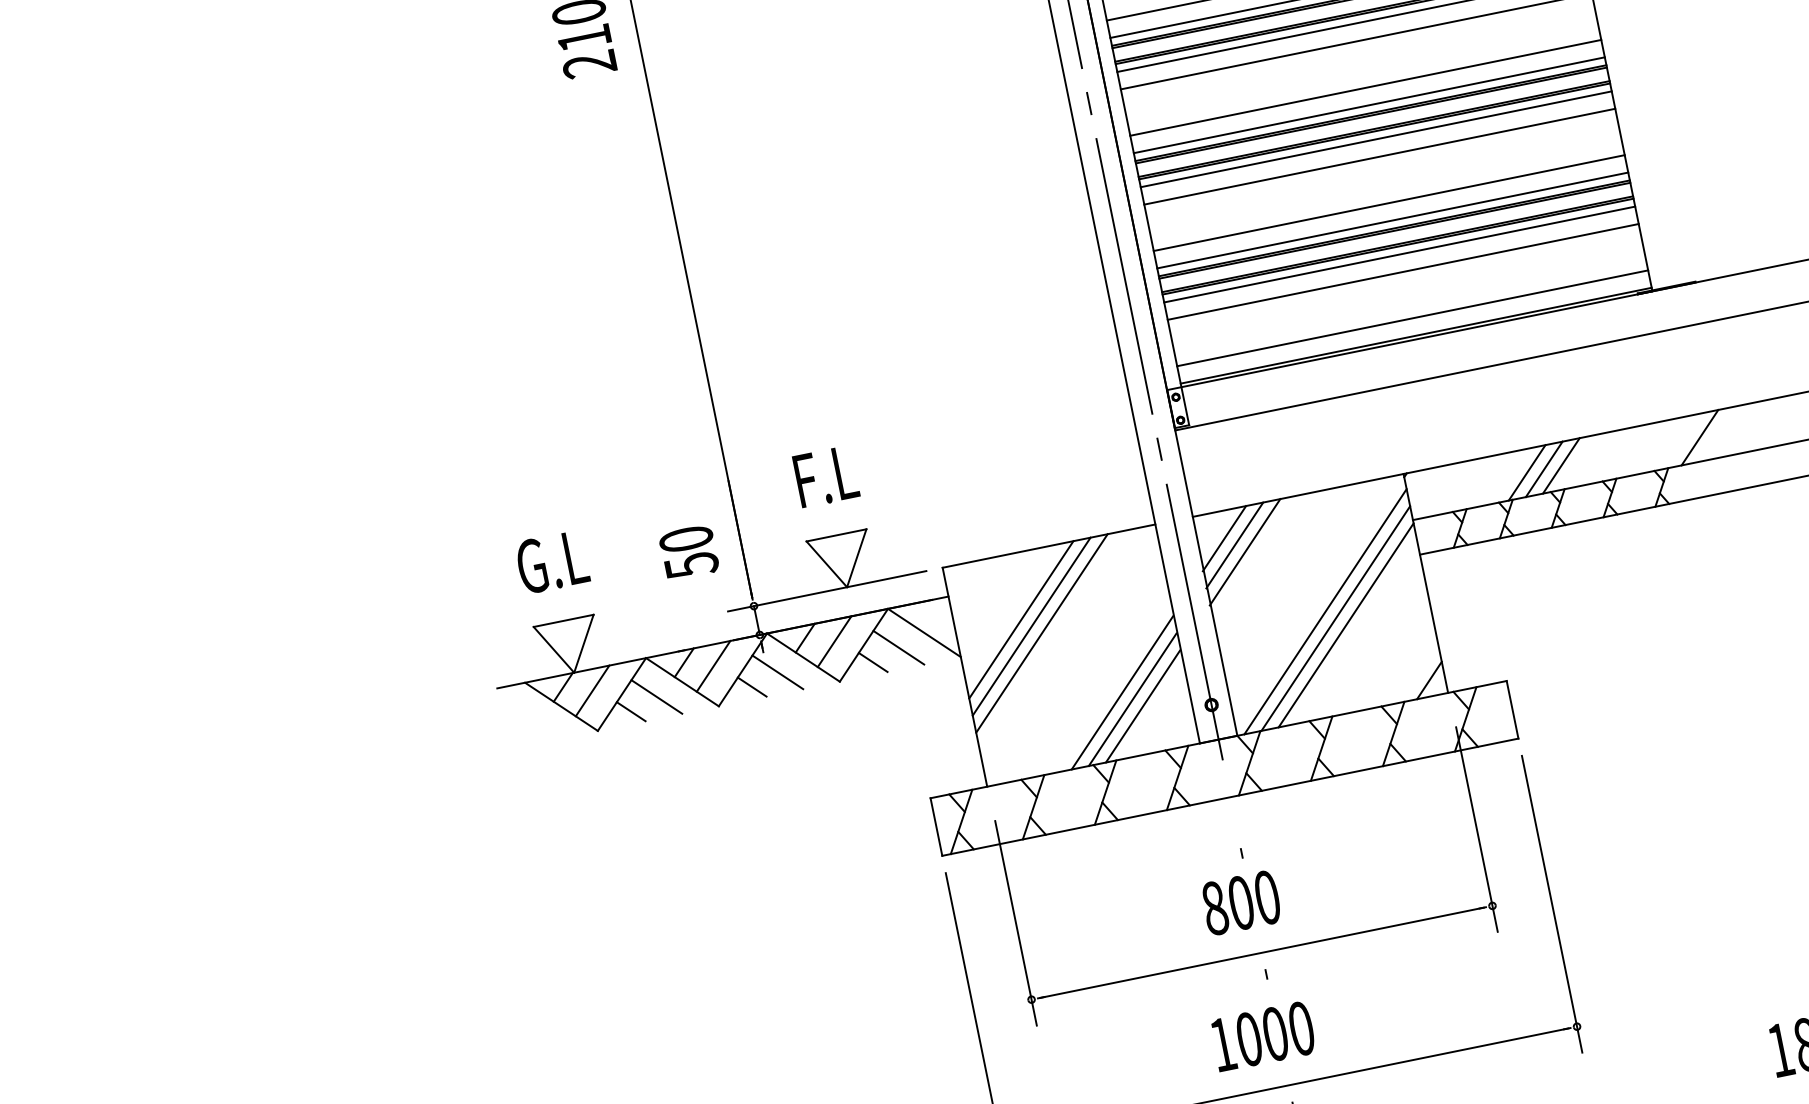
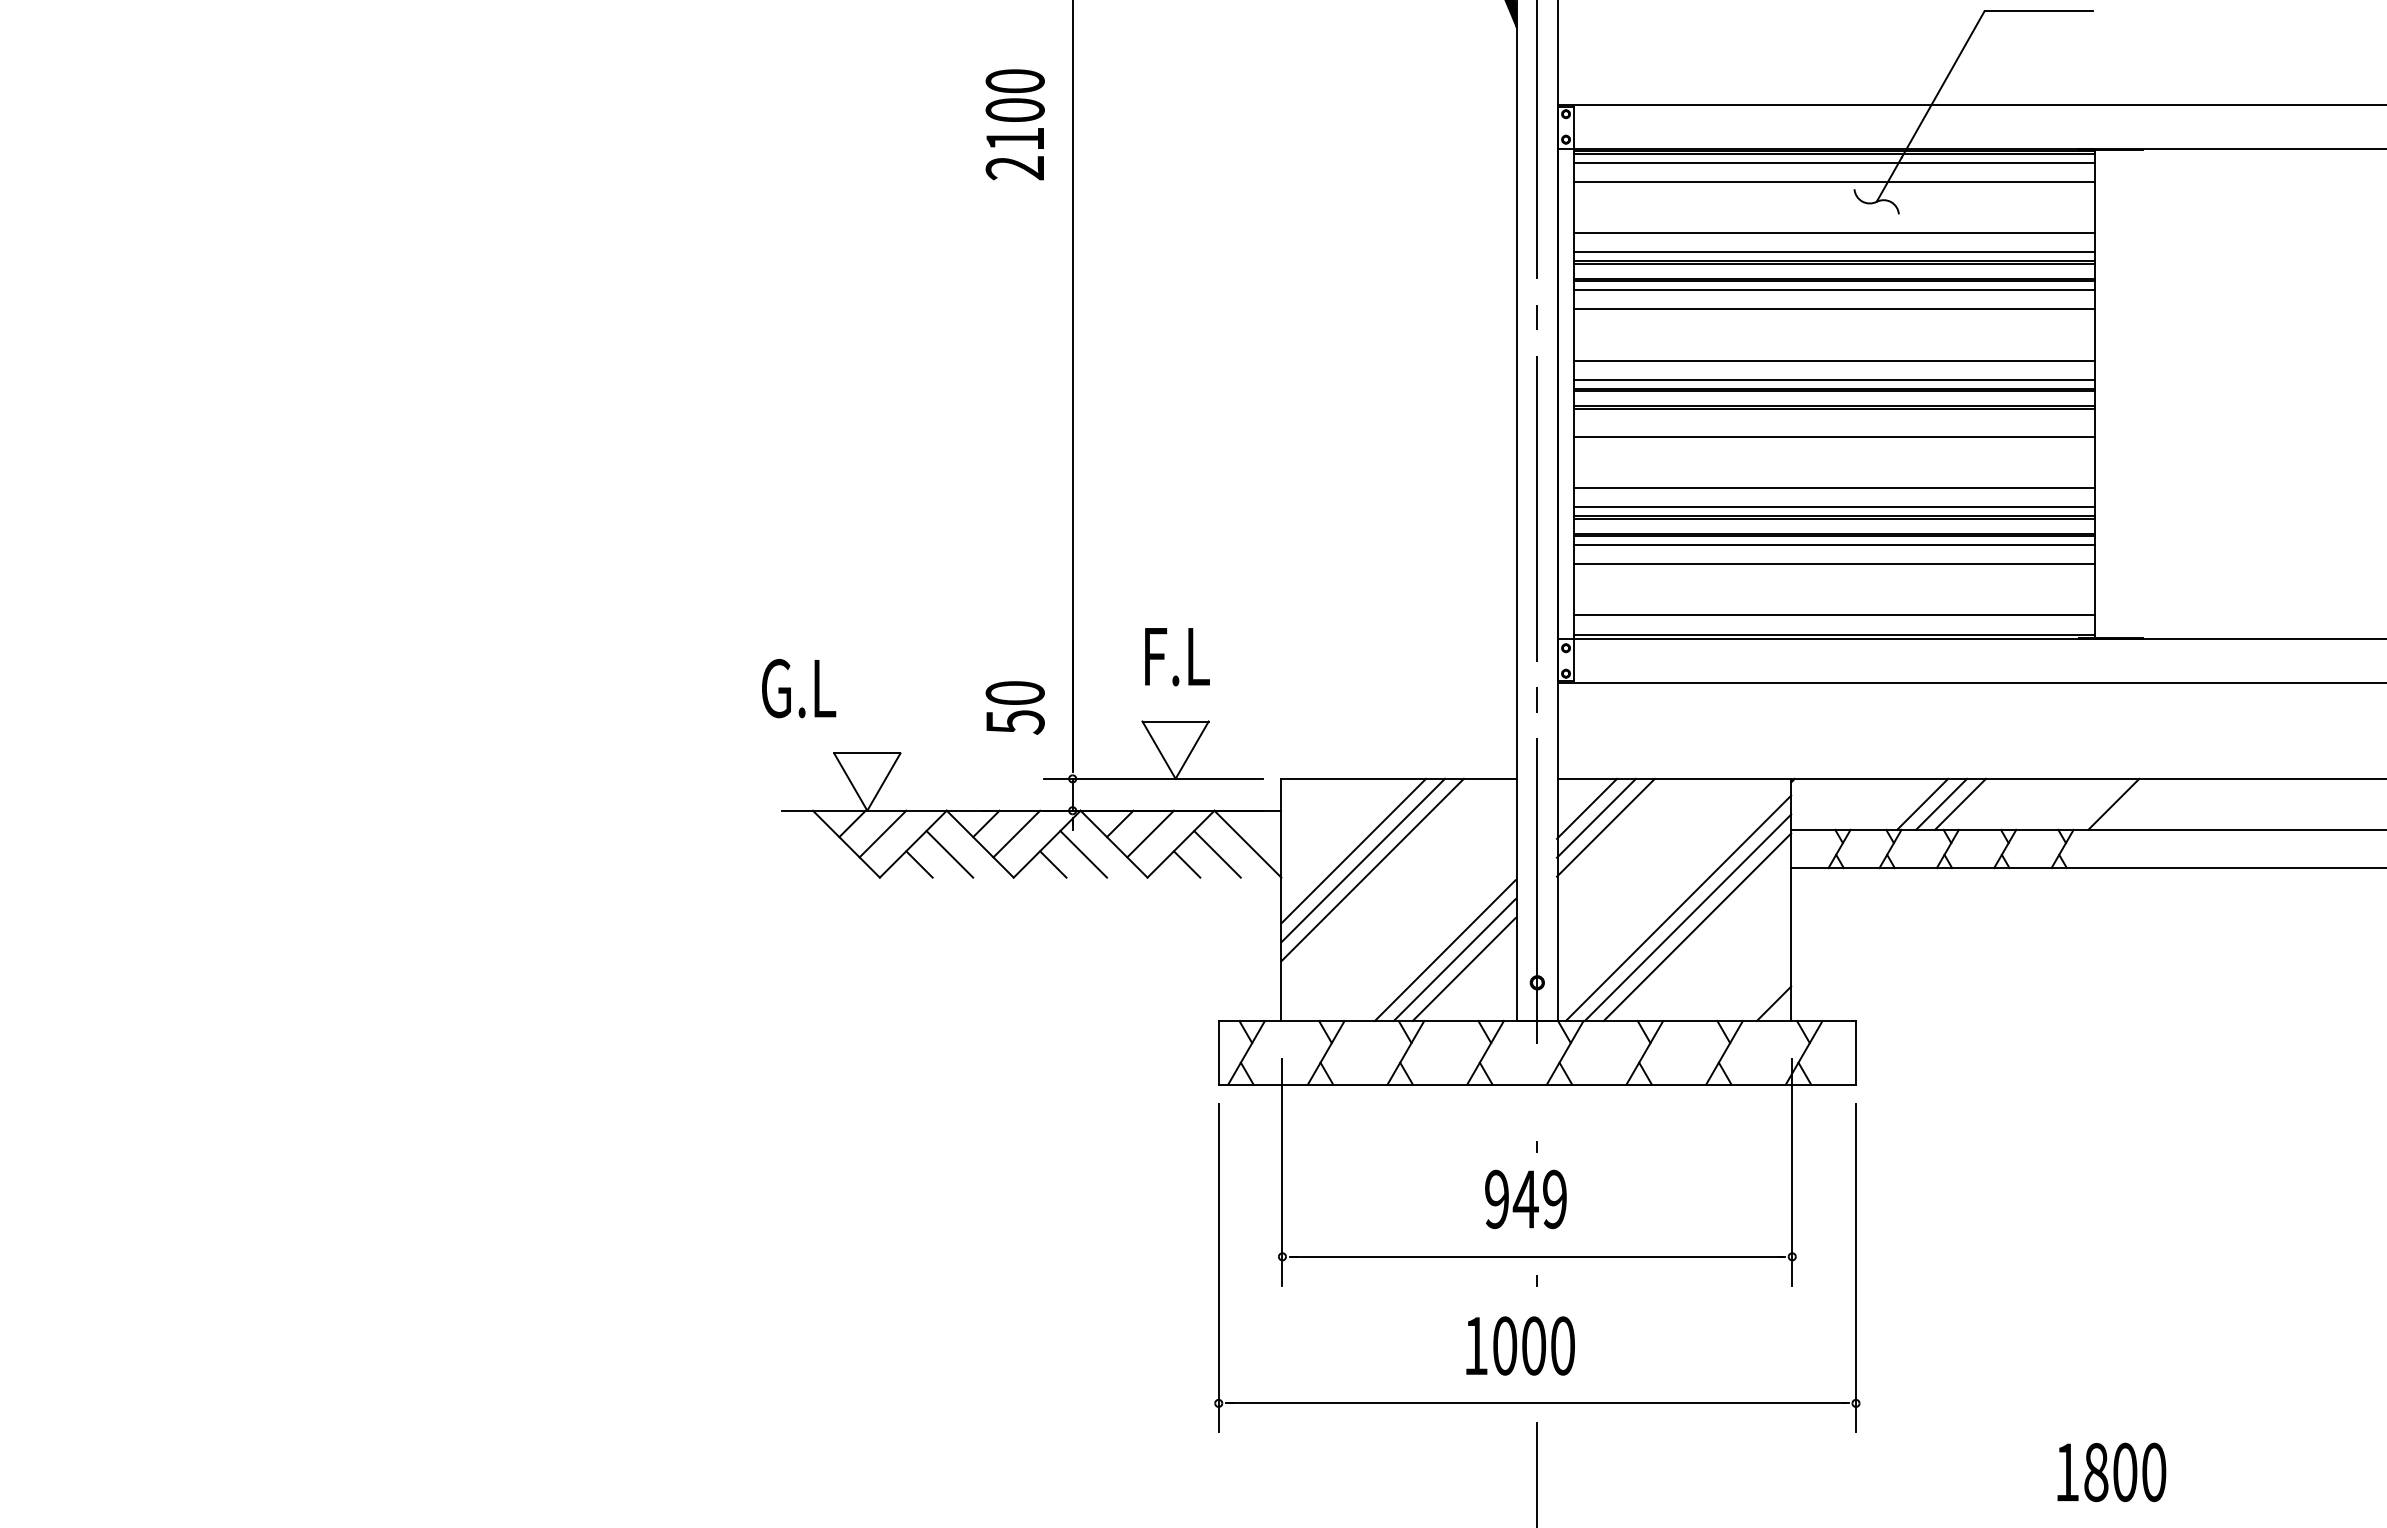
line: (1376, 139) -> (1834, 417), removed
text: (552, 562) -> (799, 688), moved
text: (1240, 903) -> (1525, 1199), 800 -> 949

